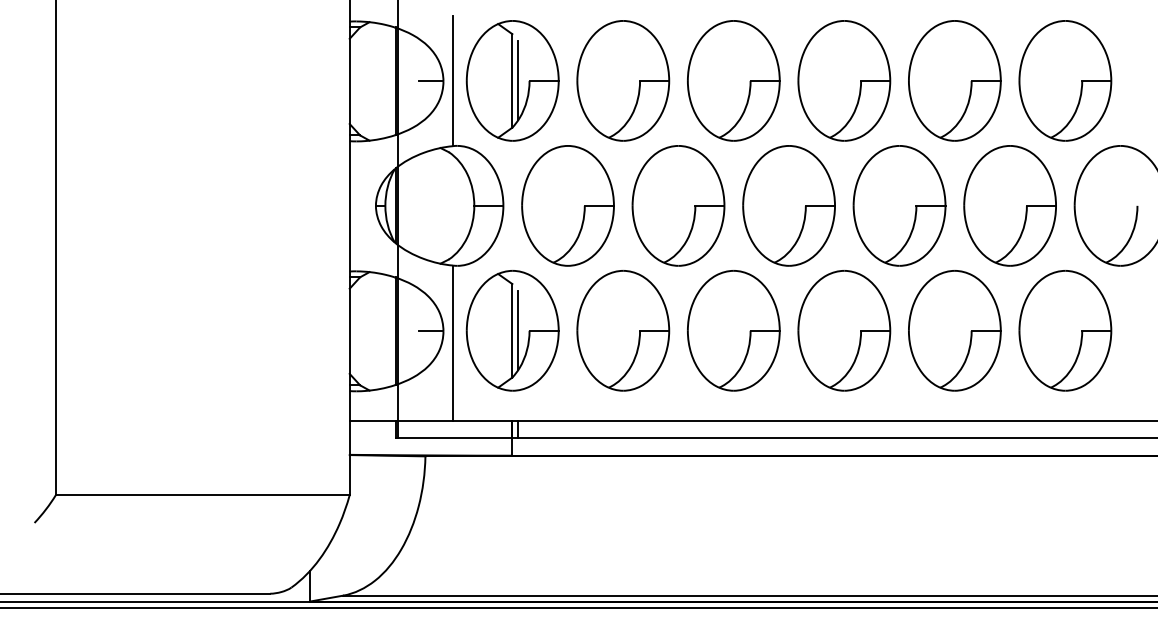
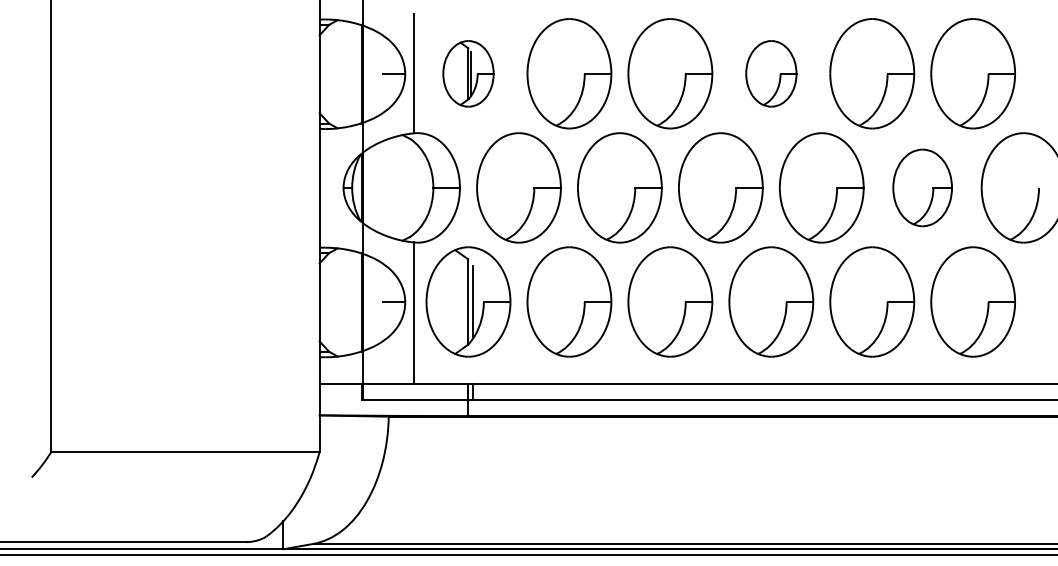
part: (512, 80) -> (468, 73), size x0.6
part: (844, 80) -> (771, 73), size x0.6
part: (1009, 205) -> (922, 187), size x0.7

